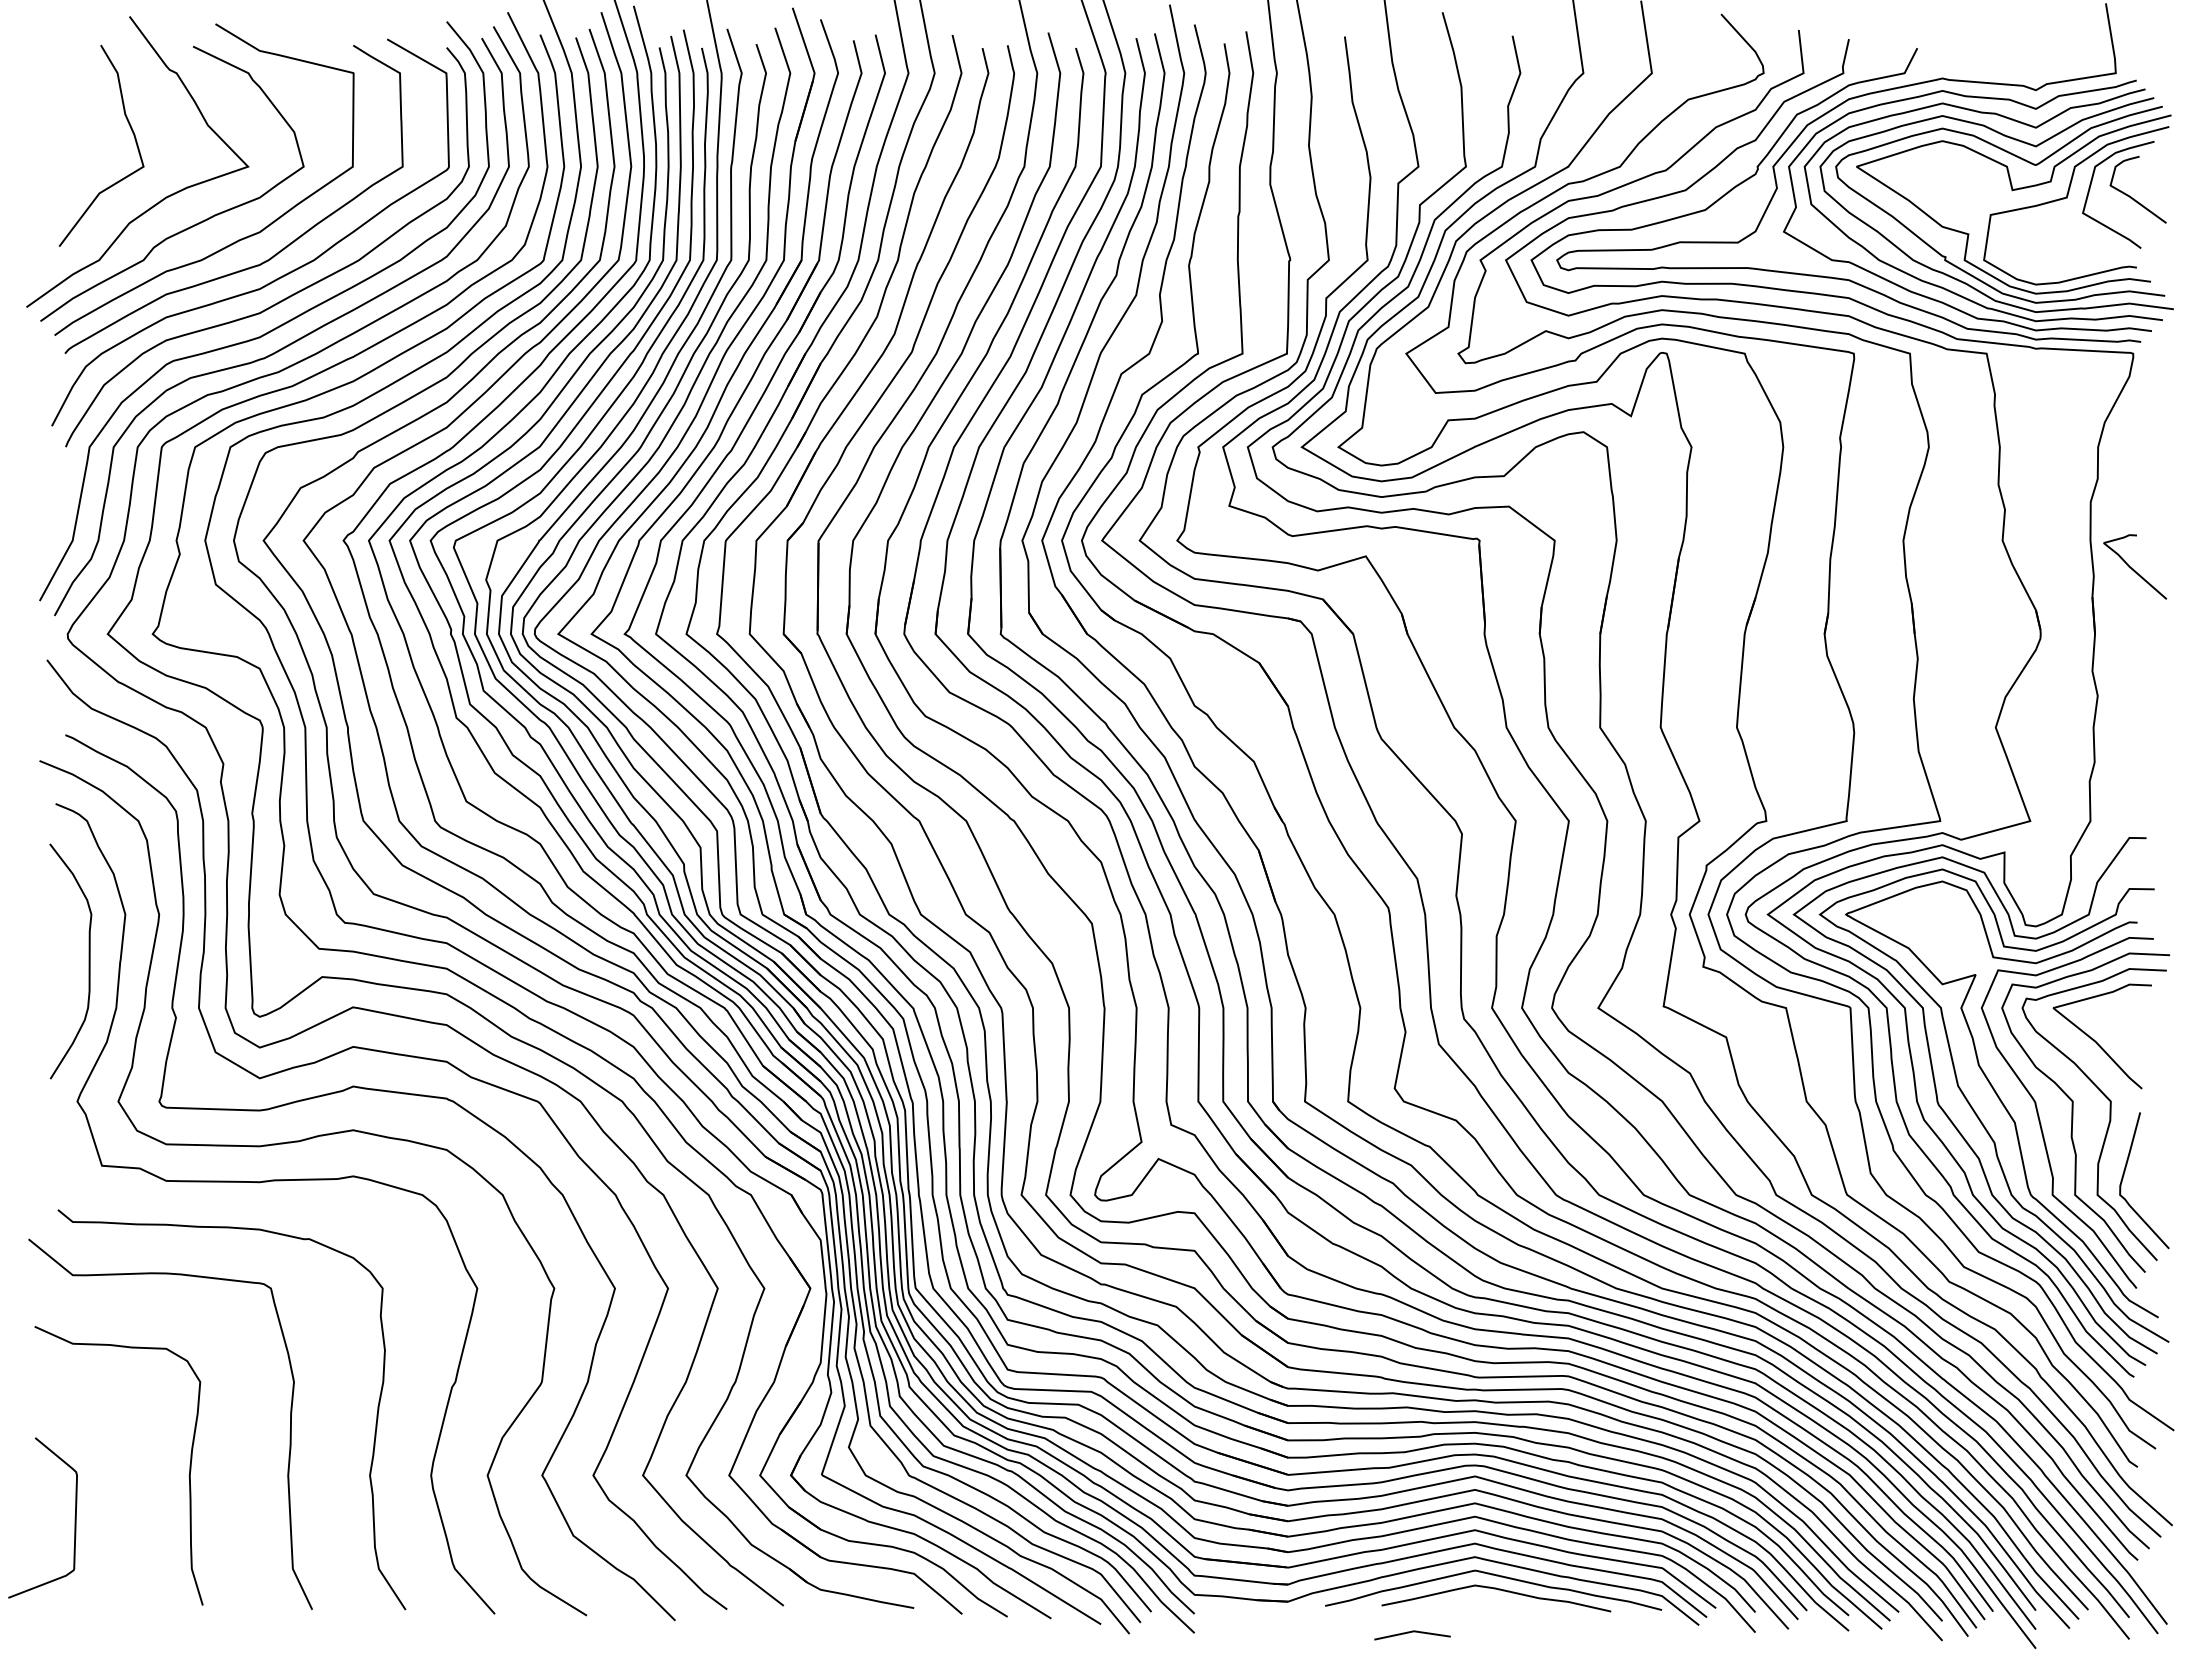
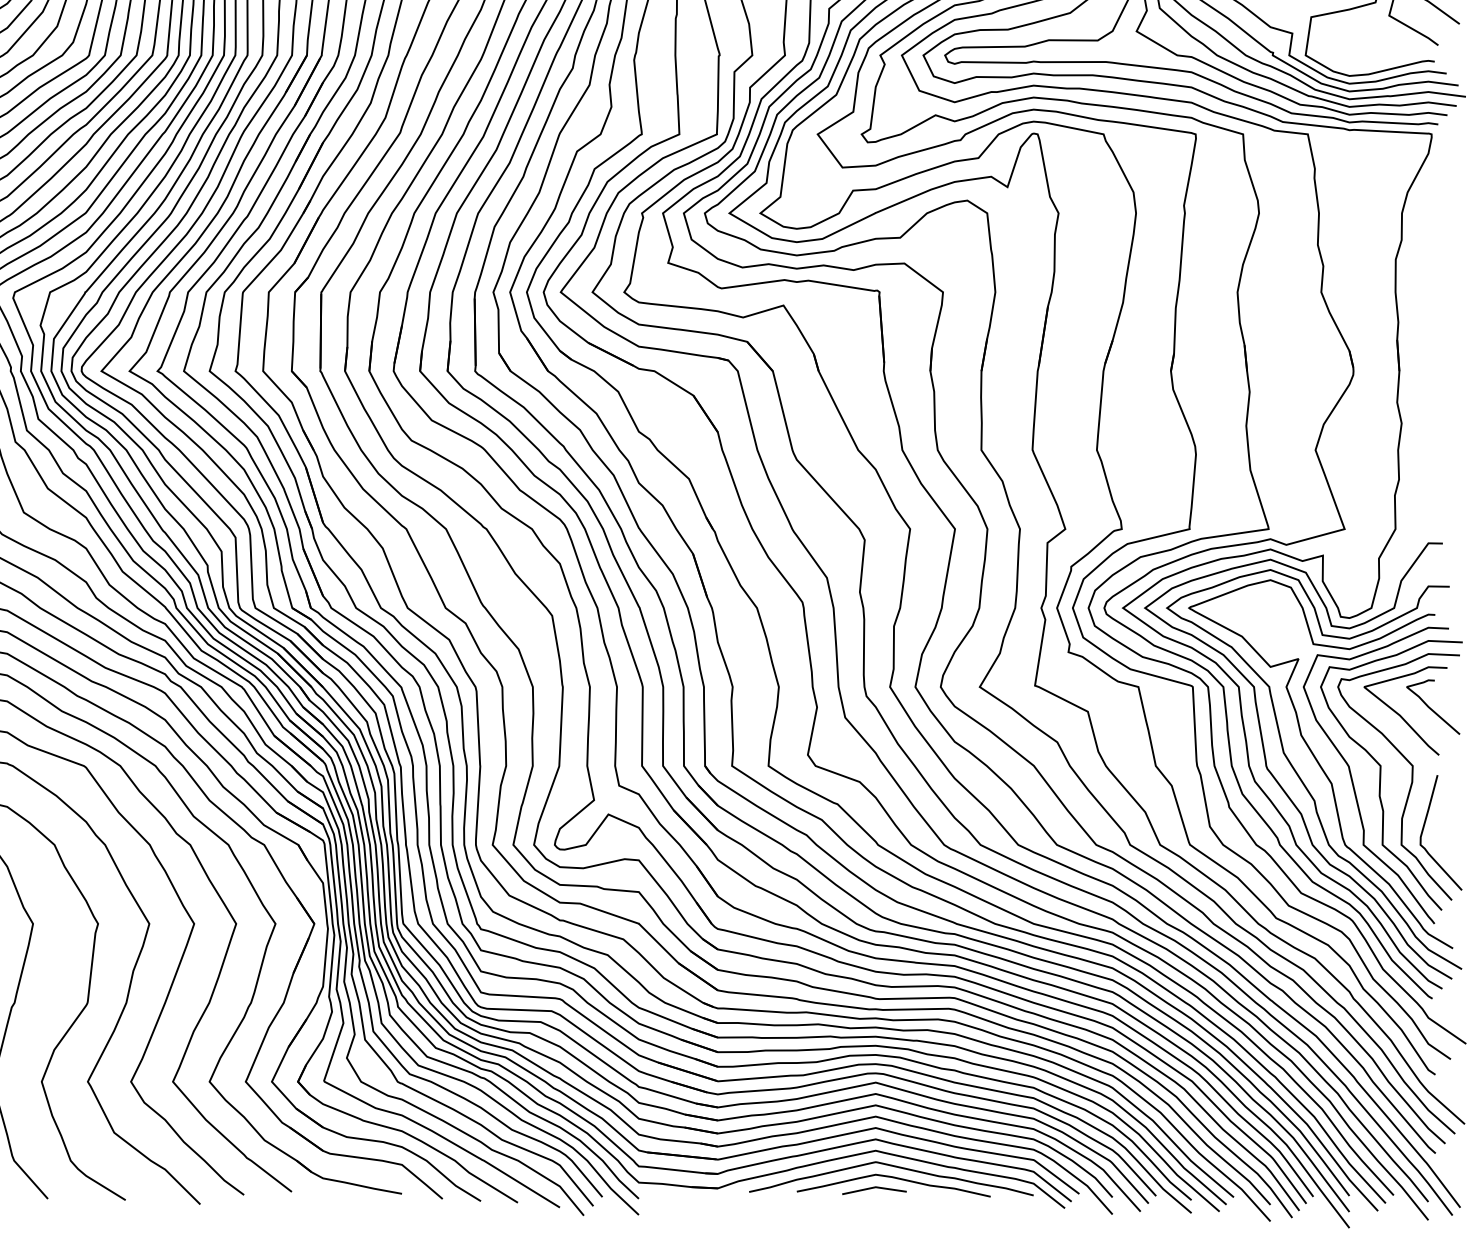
curve: (2133, 568) -> (1431, 708), moved
line: (1412, 1632) -> (874, 1188), moved

